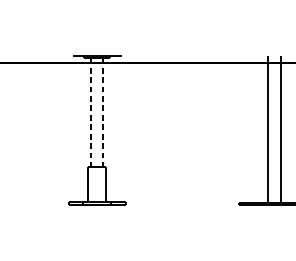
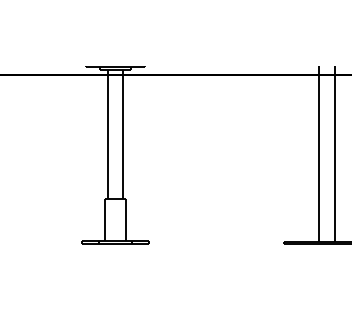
line: (91, 112) -> (108, 134), dashed -> solid
line: (103, 112) -> (122, 134), dashed -> solid

